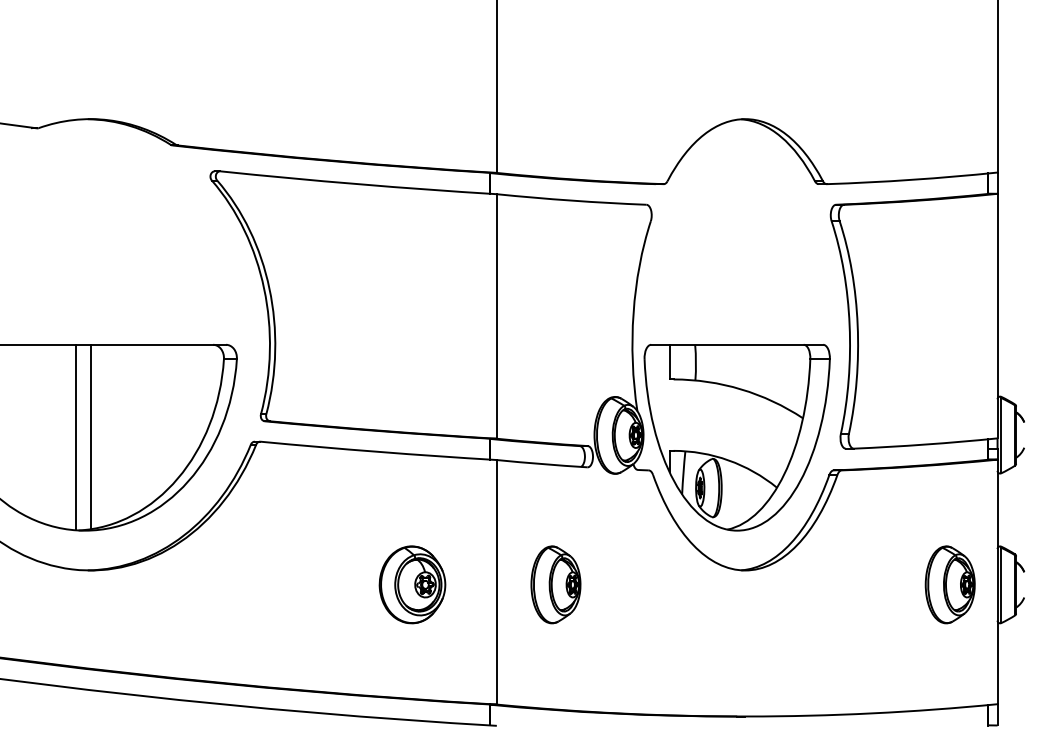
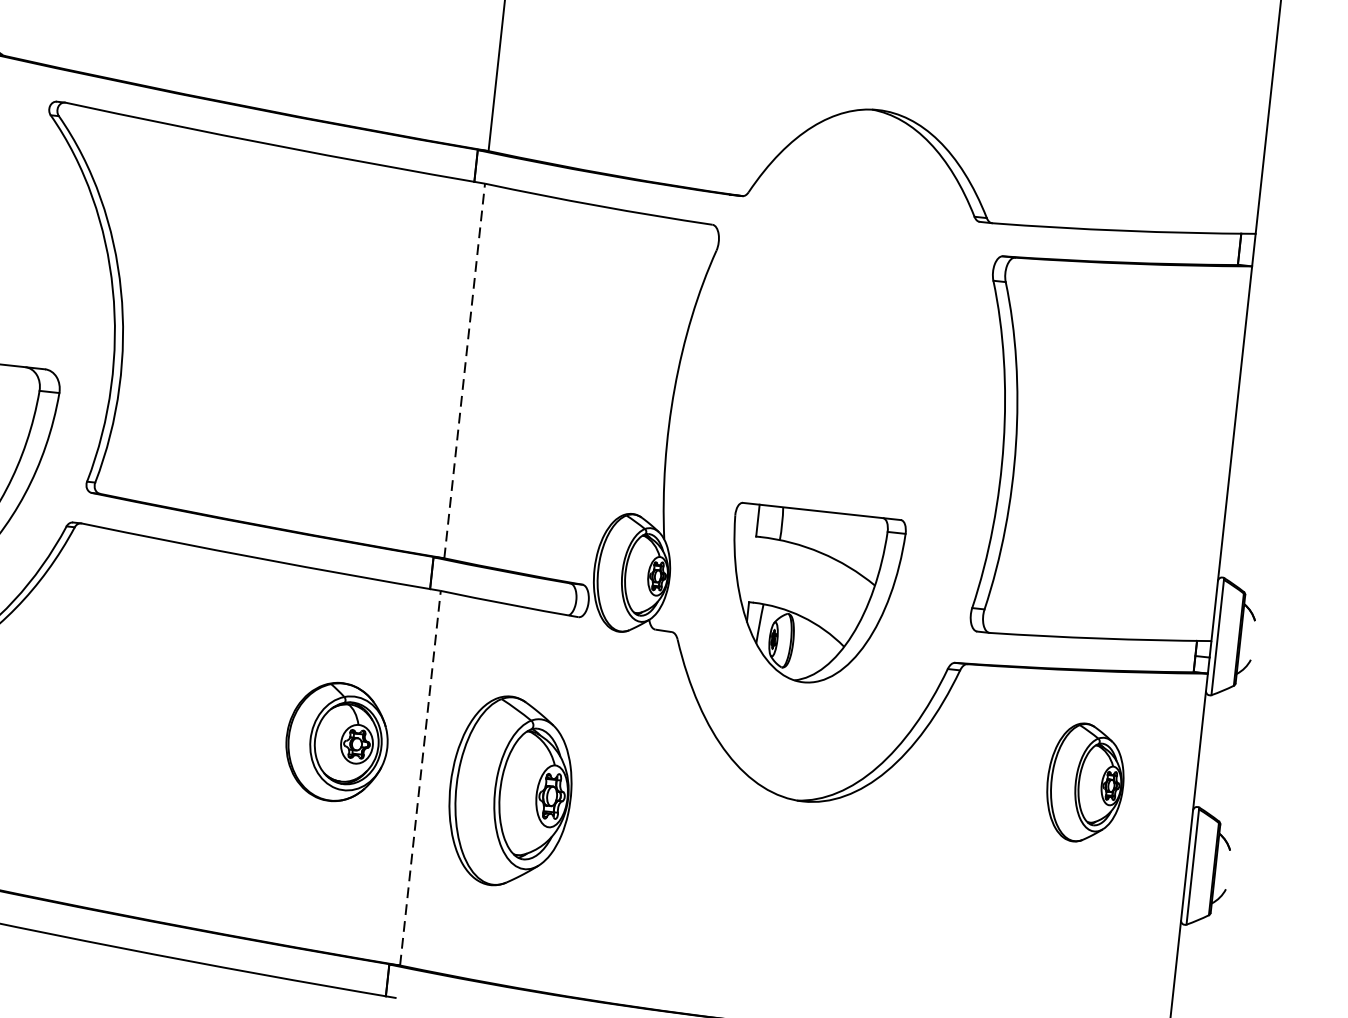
line: (496, 315) -> (464, 369), solid -> dashed
part: (736, 437) -> (811, 596), size x0.6
line: (496, 581) -> (420, 776), solid -> dashed
part: (412, 584) -> (337, 741), moved
part: (555, 584) -> (509, 791), size x1.6
part: (949, 584) -> (1084, 782), moved

